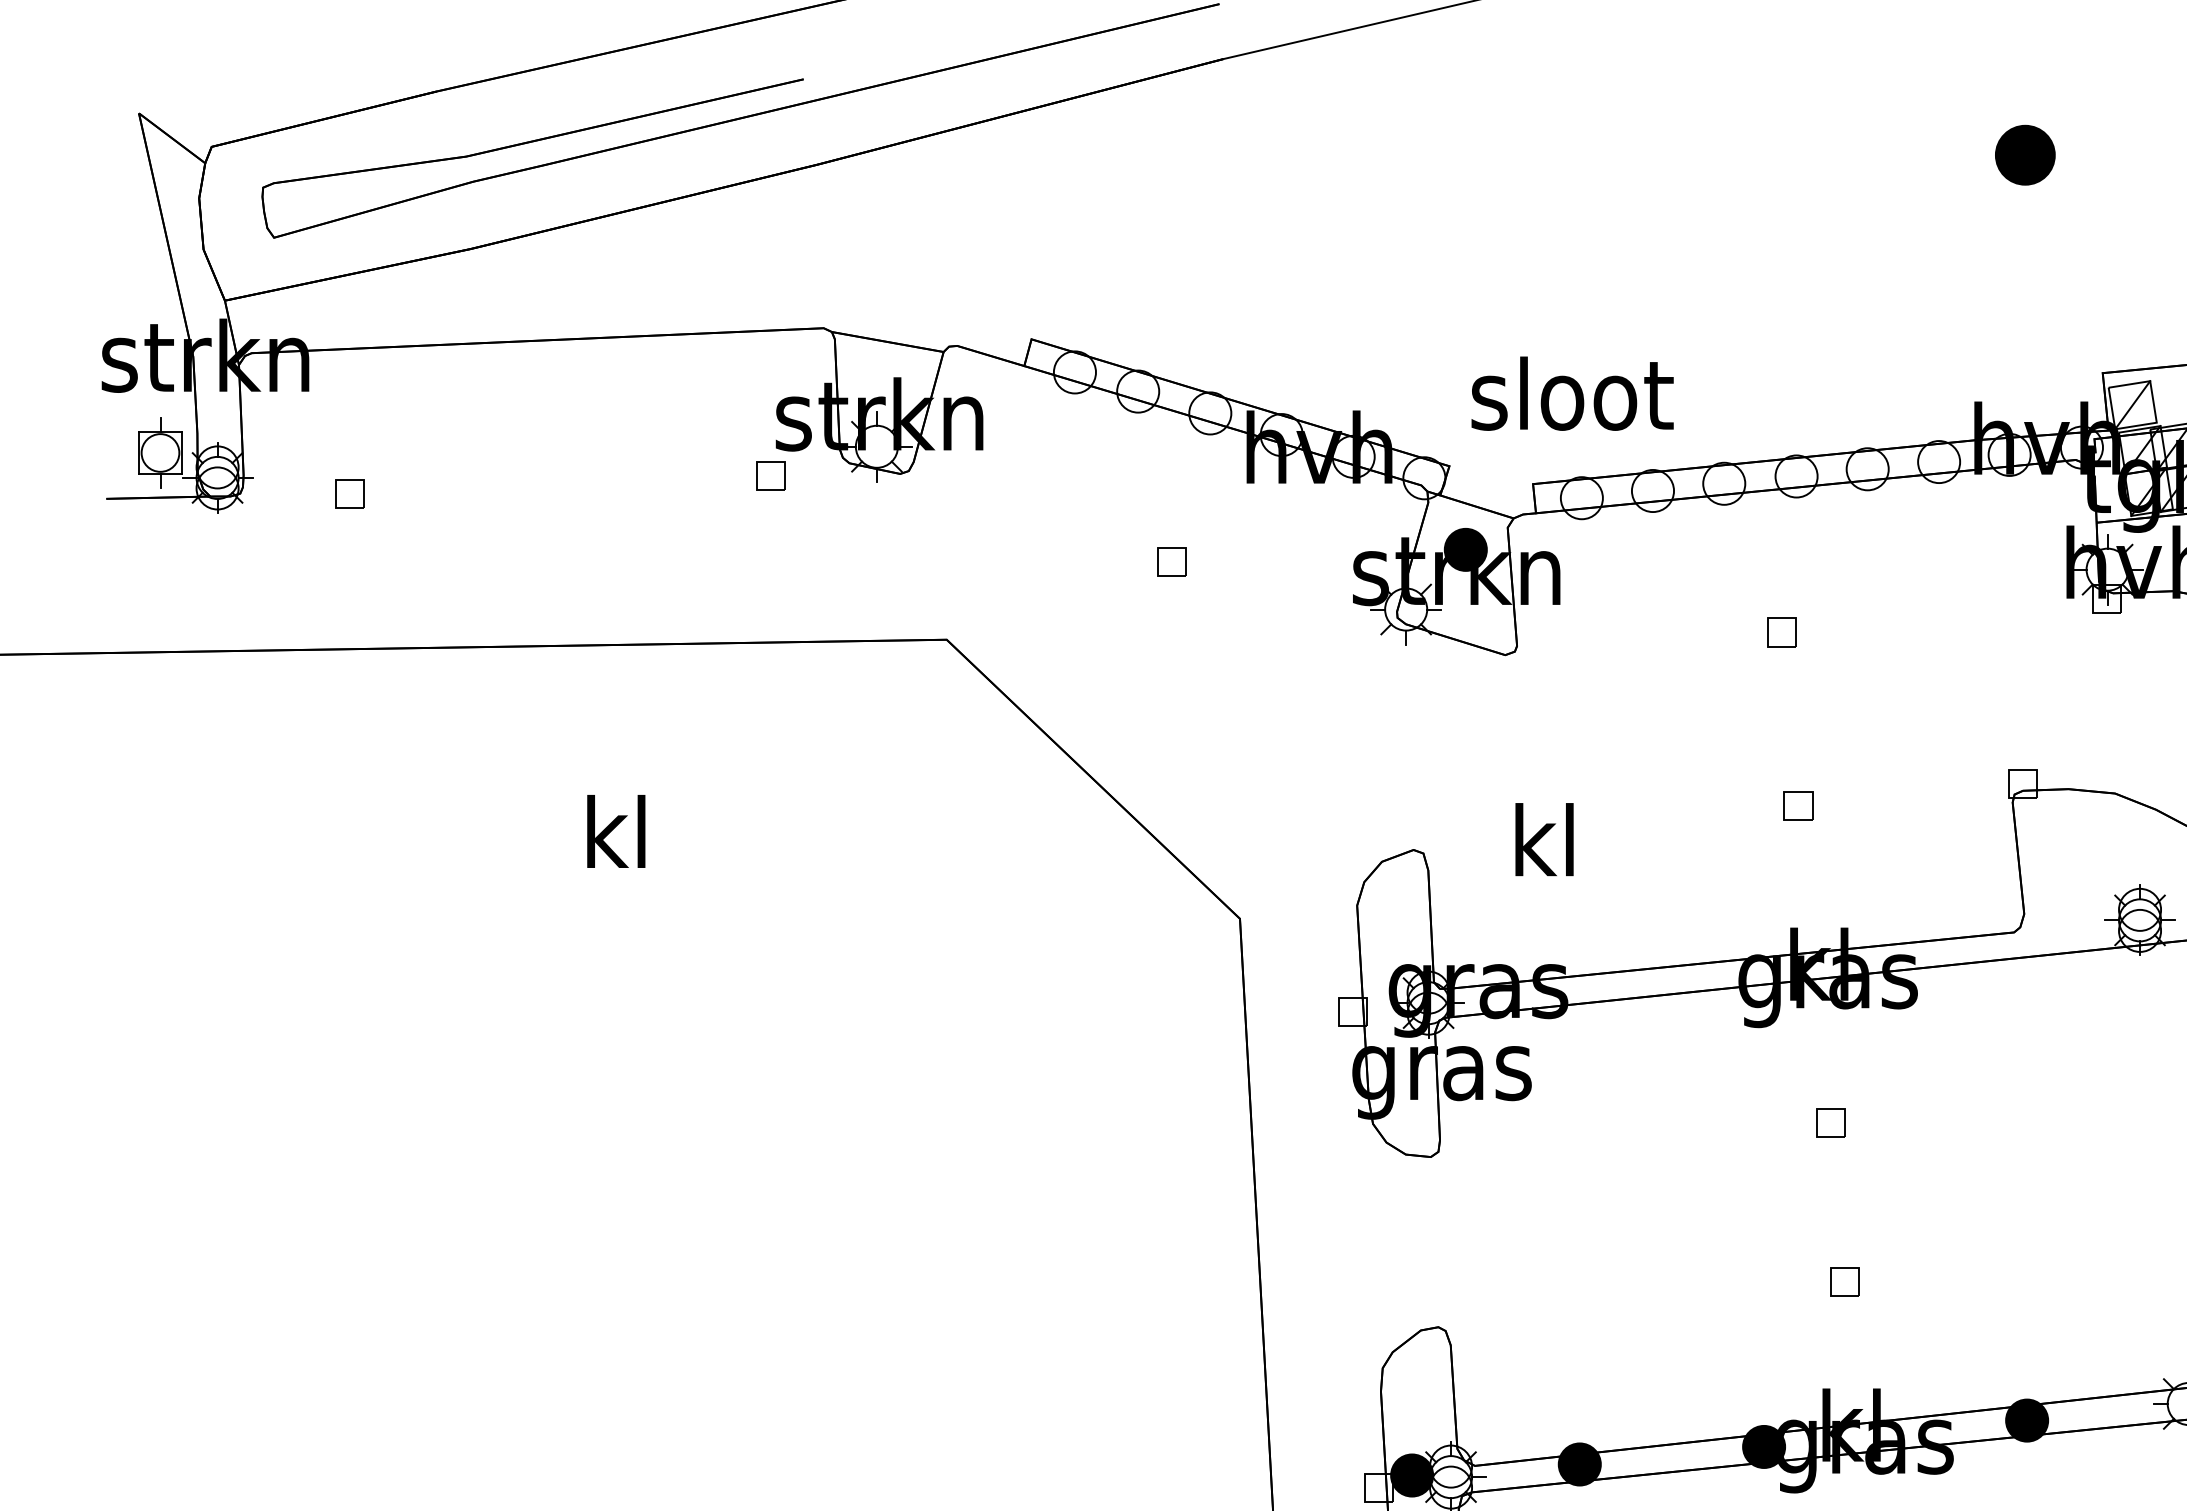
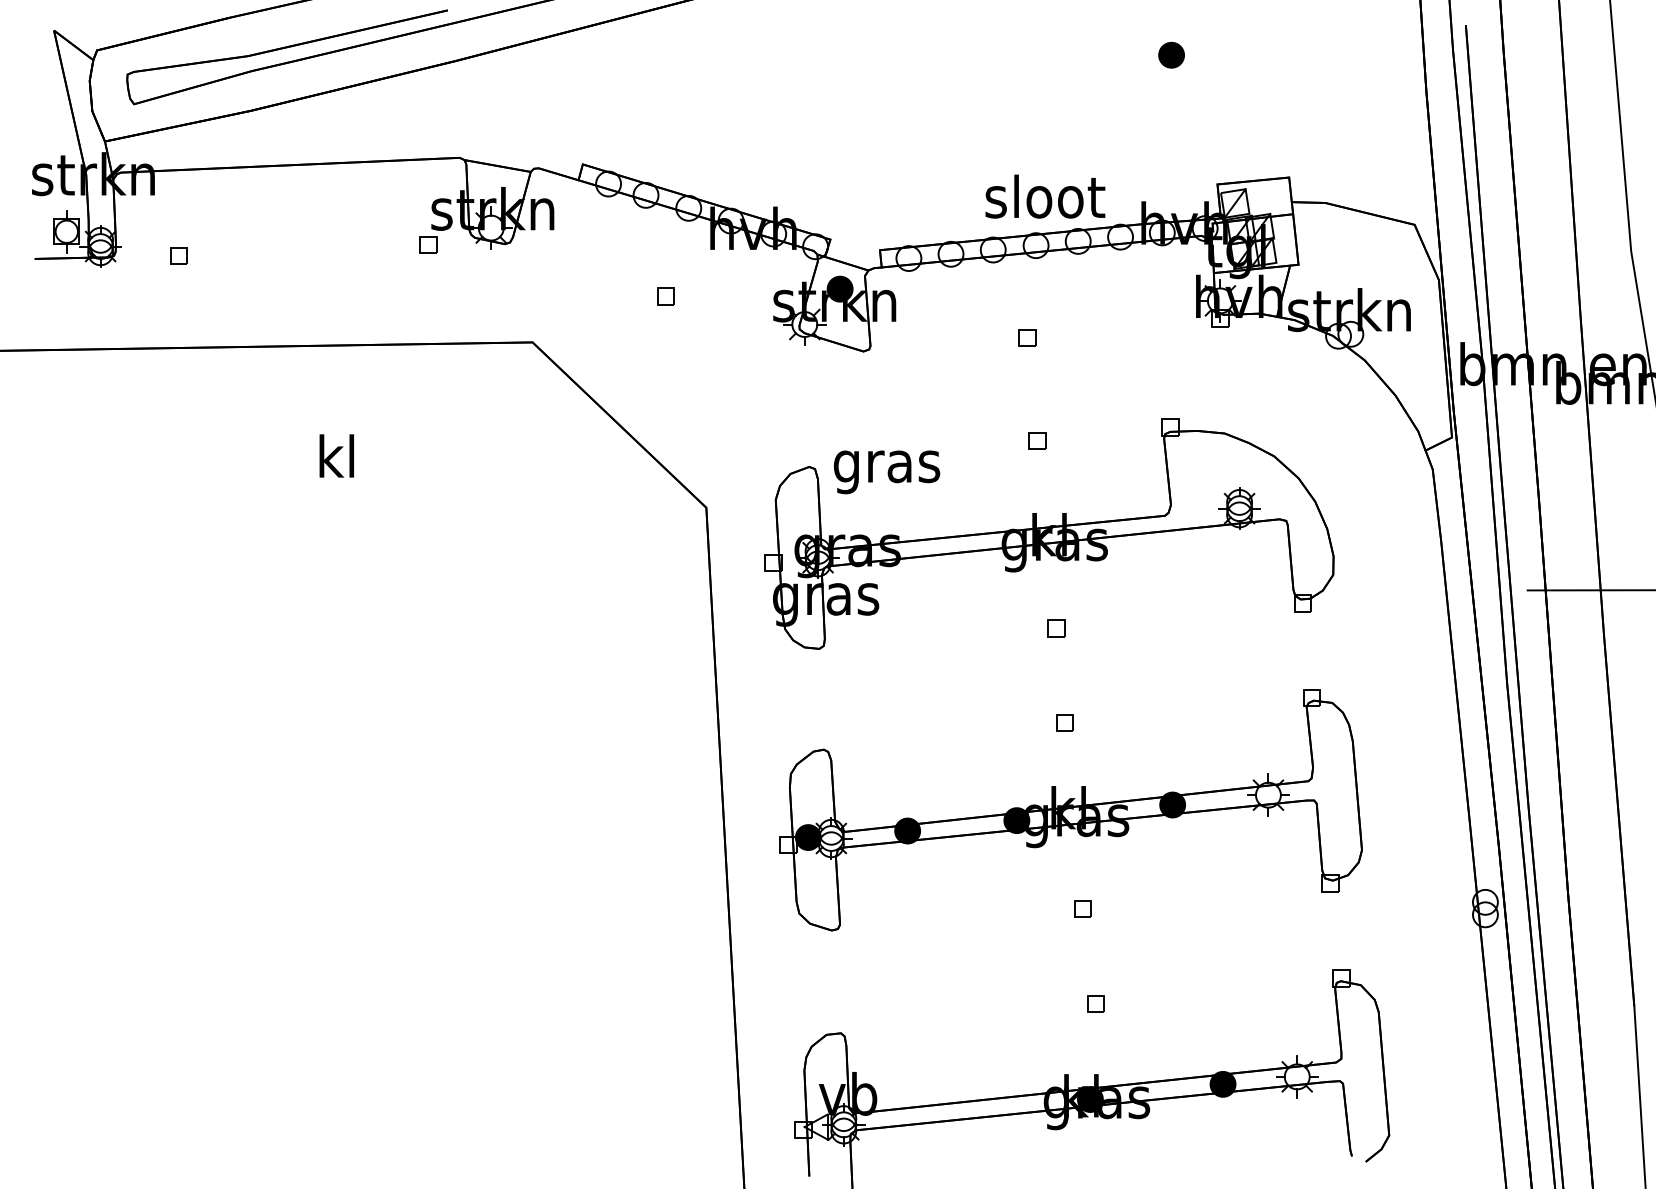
part: (2025, 153) -> (1171, 54), size x0.71
text: (1572, 393) -> (1045, 196), moved
text: (1544, 849) -> (886, 466), kl -> gras

